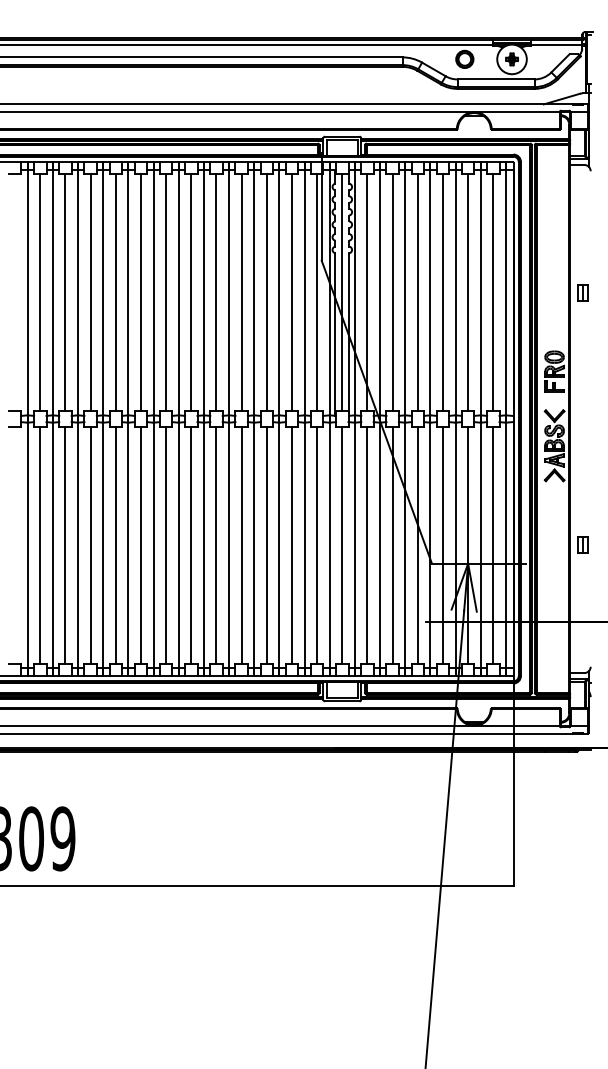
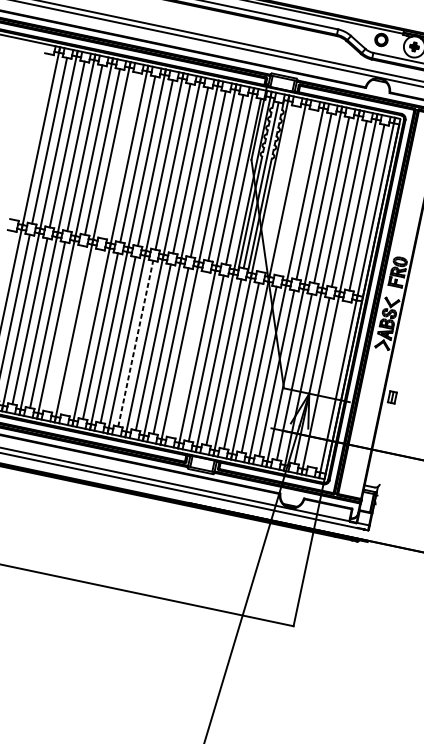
line: (140, 292) -> (119, 155), removed
line: (367, 292) -> (278, 188), removed
line: (392, 292) -> (296, 192), removed
line: (115, 544) -> (65, 328), removed
line: (140, 544) -> (82, 331), removed
line: (216, 544) -> (135, 343), solid -> dashed
line: (291, 544) -> (188, 354), removed
line: (493, 544) -> (329, 384), removed

